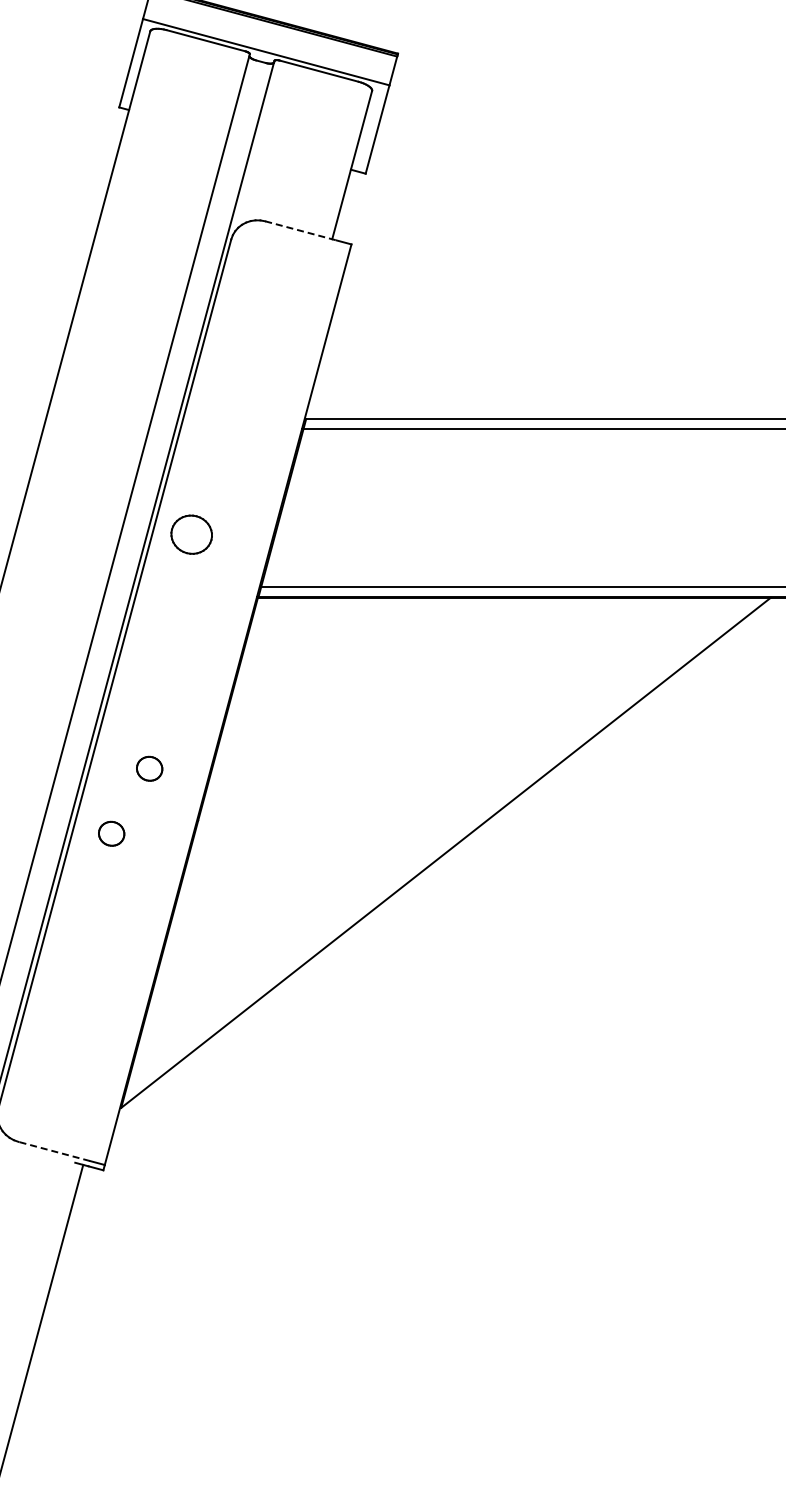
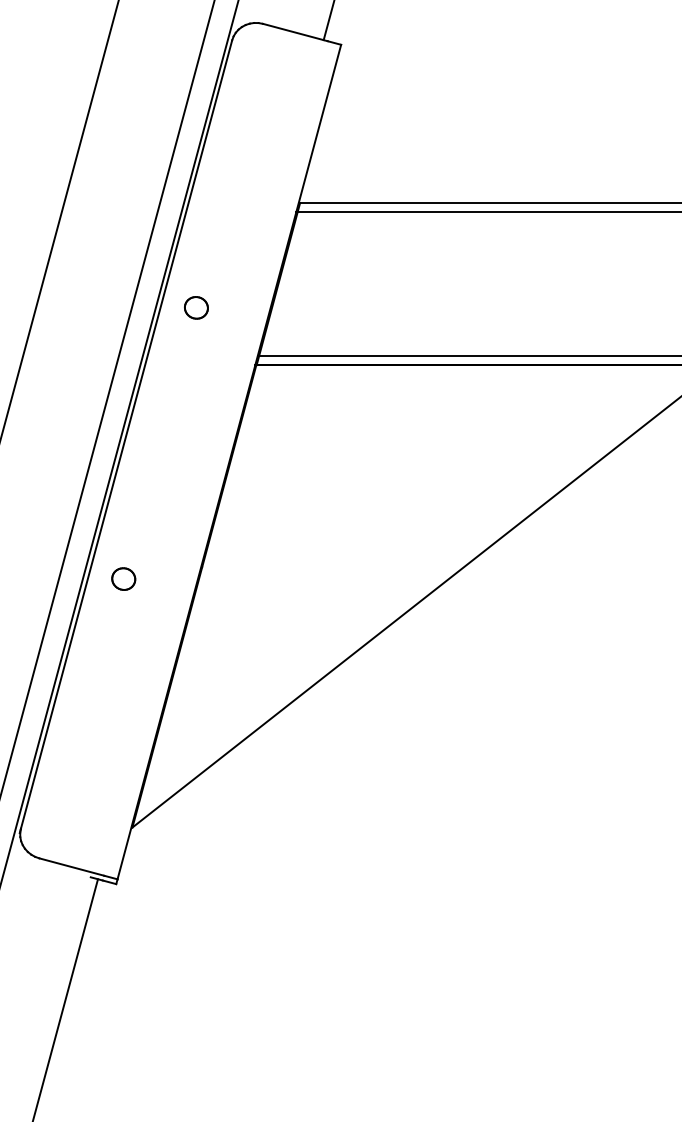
line: (301, 231) -> (295, 33), dashed -> solid
part: (191, 534) -> (196, 307), size x0.62
part: (149, 768) -> (158, 519), removed
line: (53, 1151) -> (71, 867), dashed -> solid

